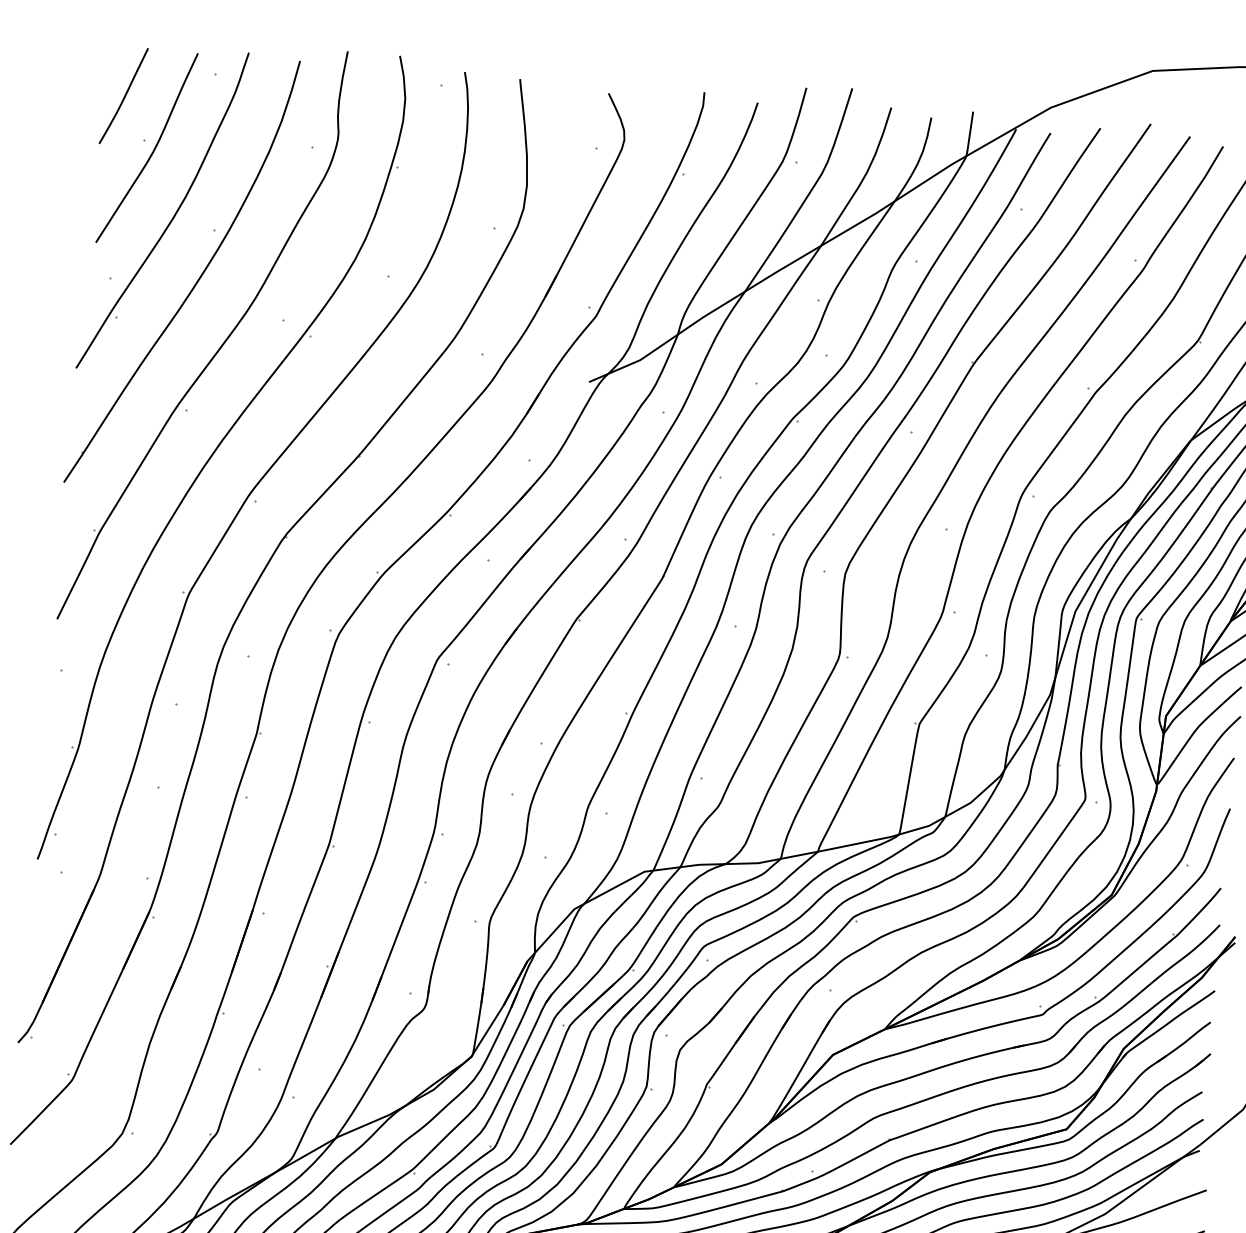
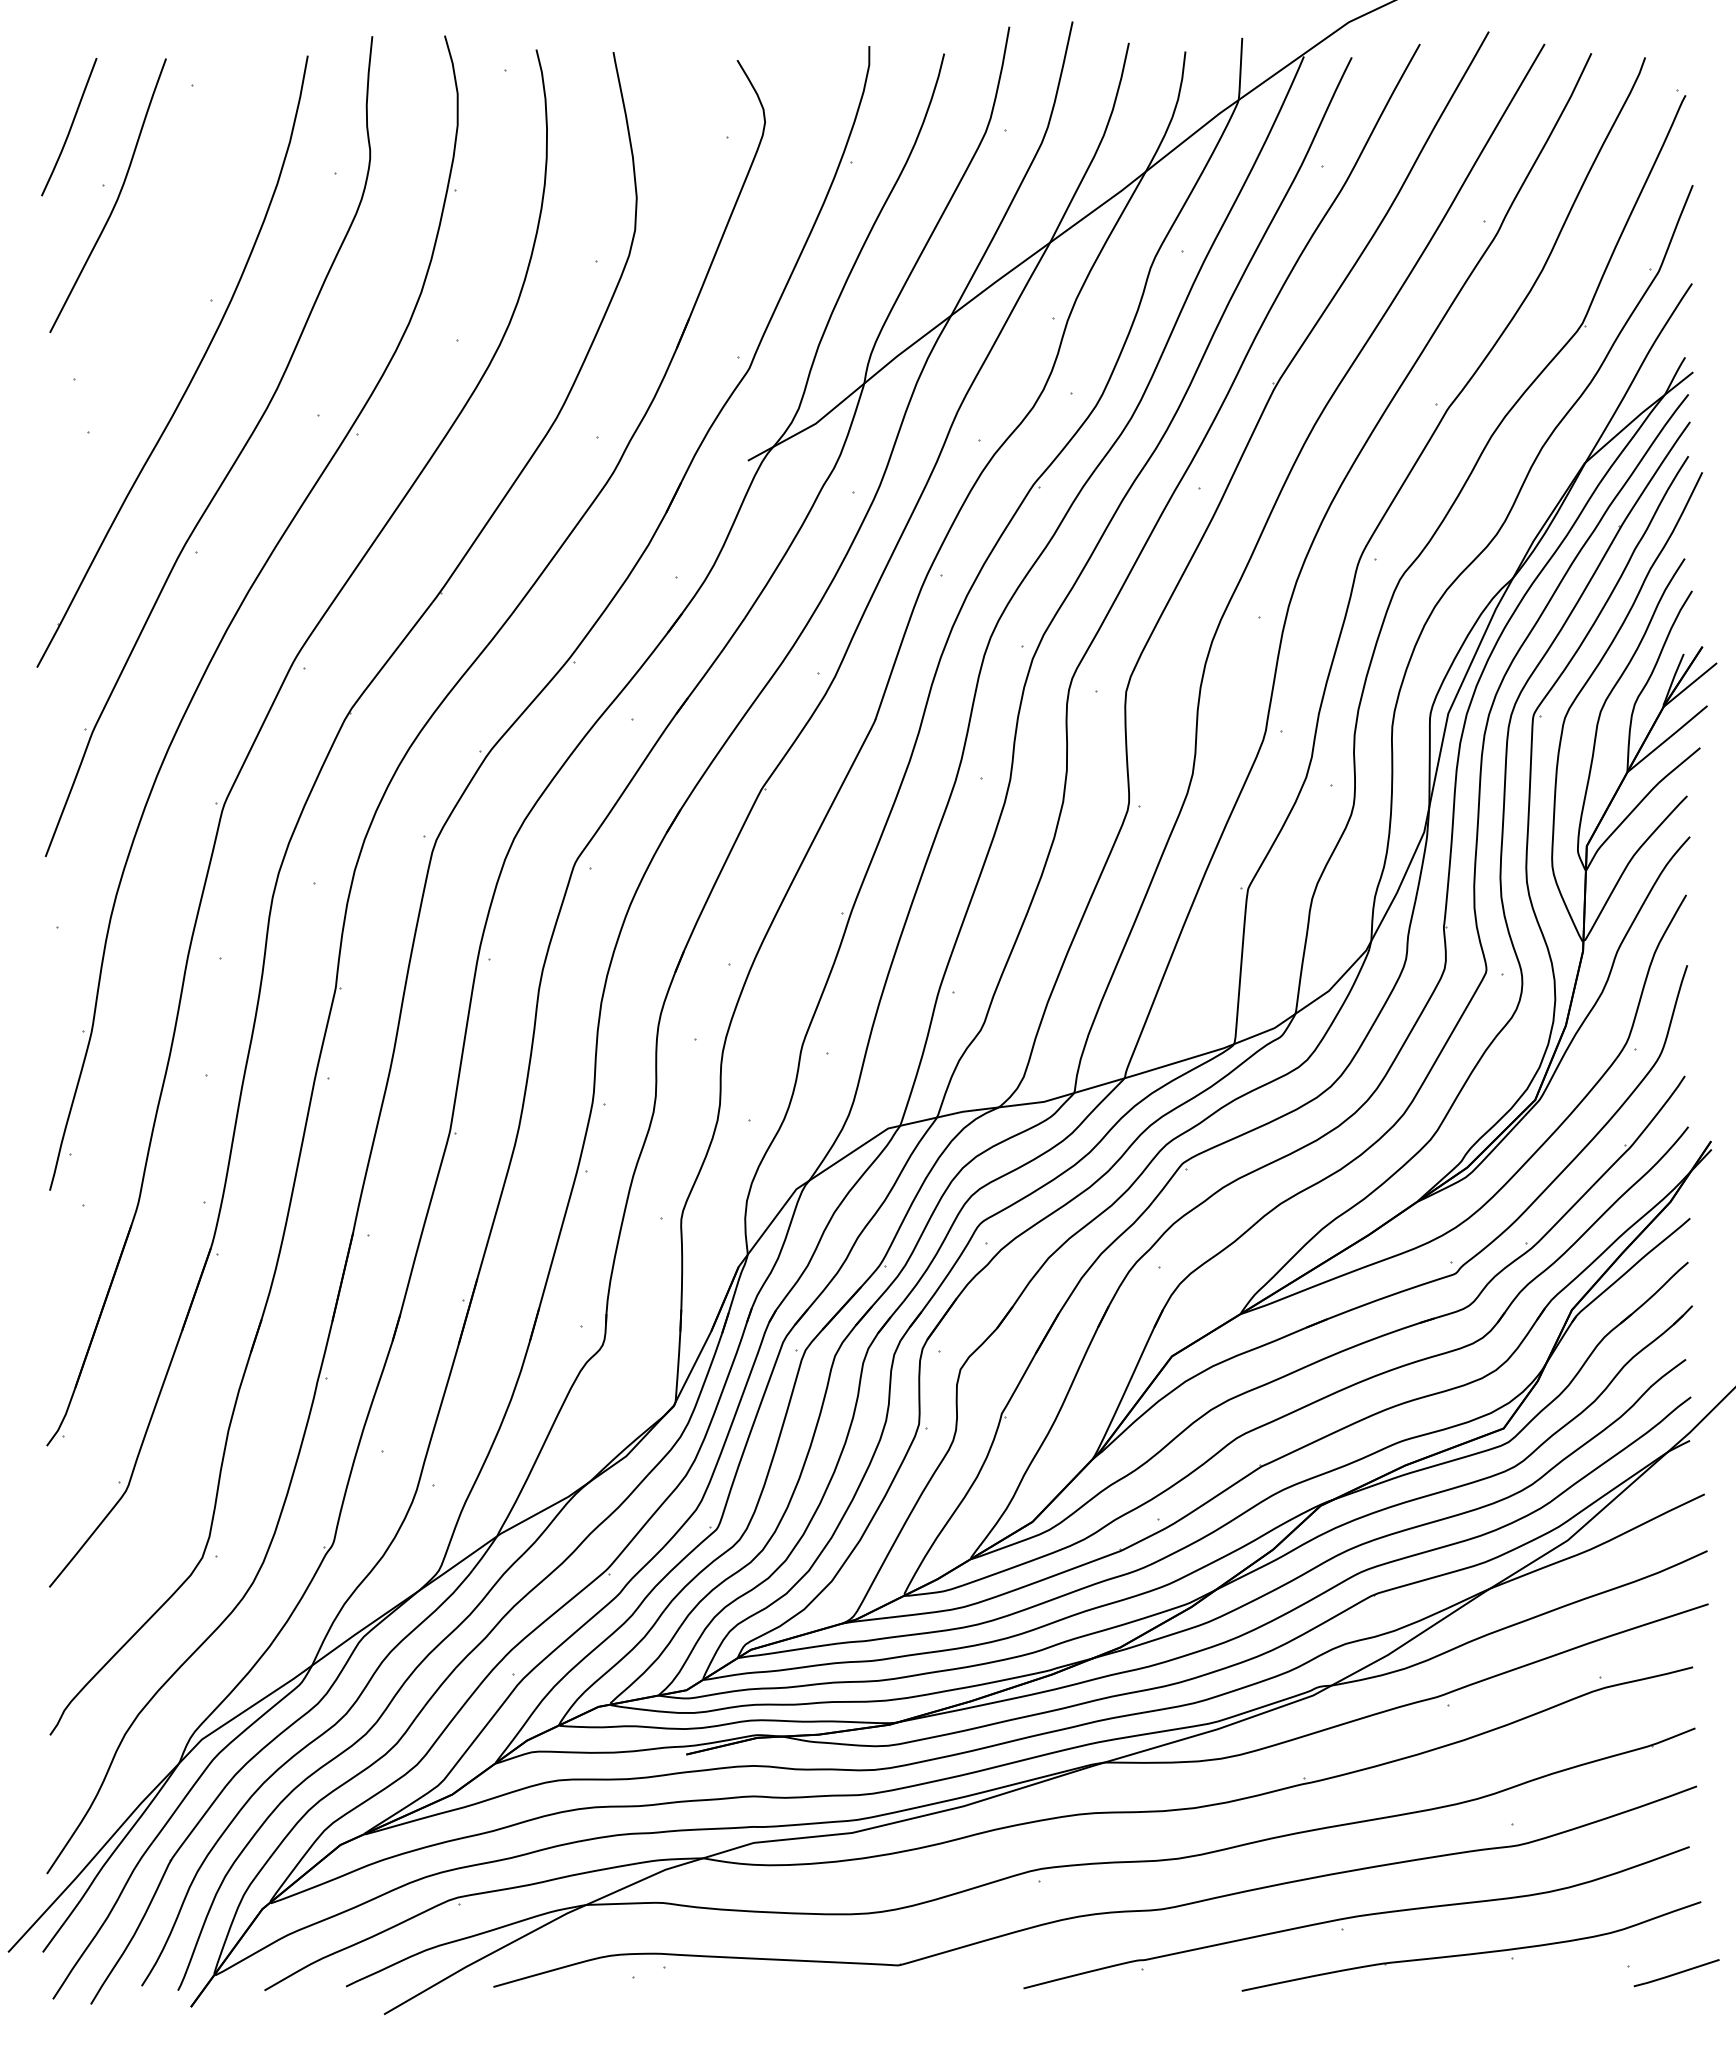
curve: (173, 216) -> (153, 286), removed

